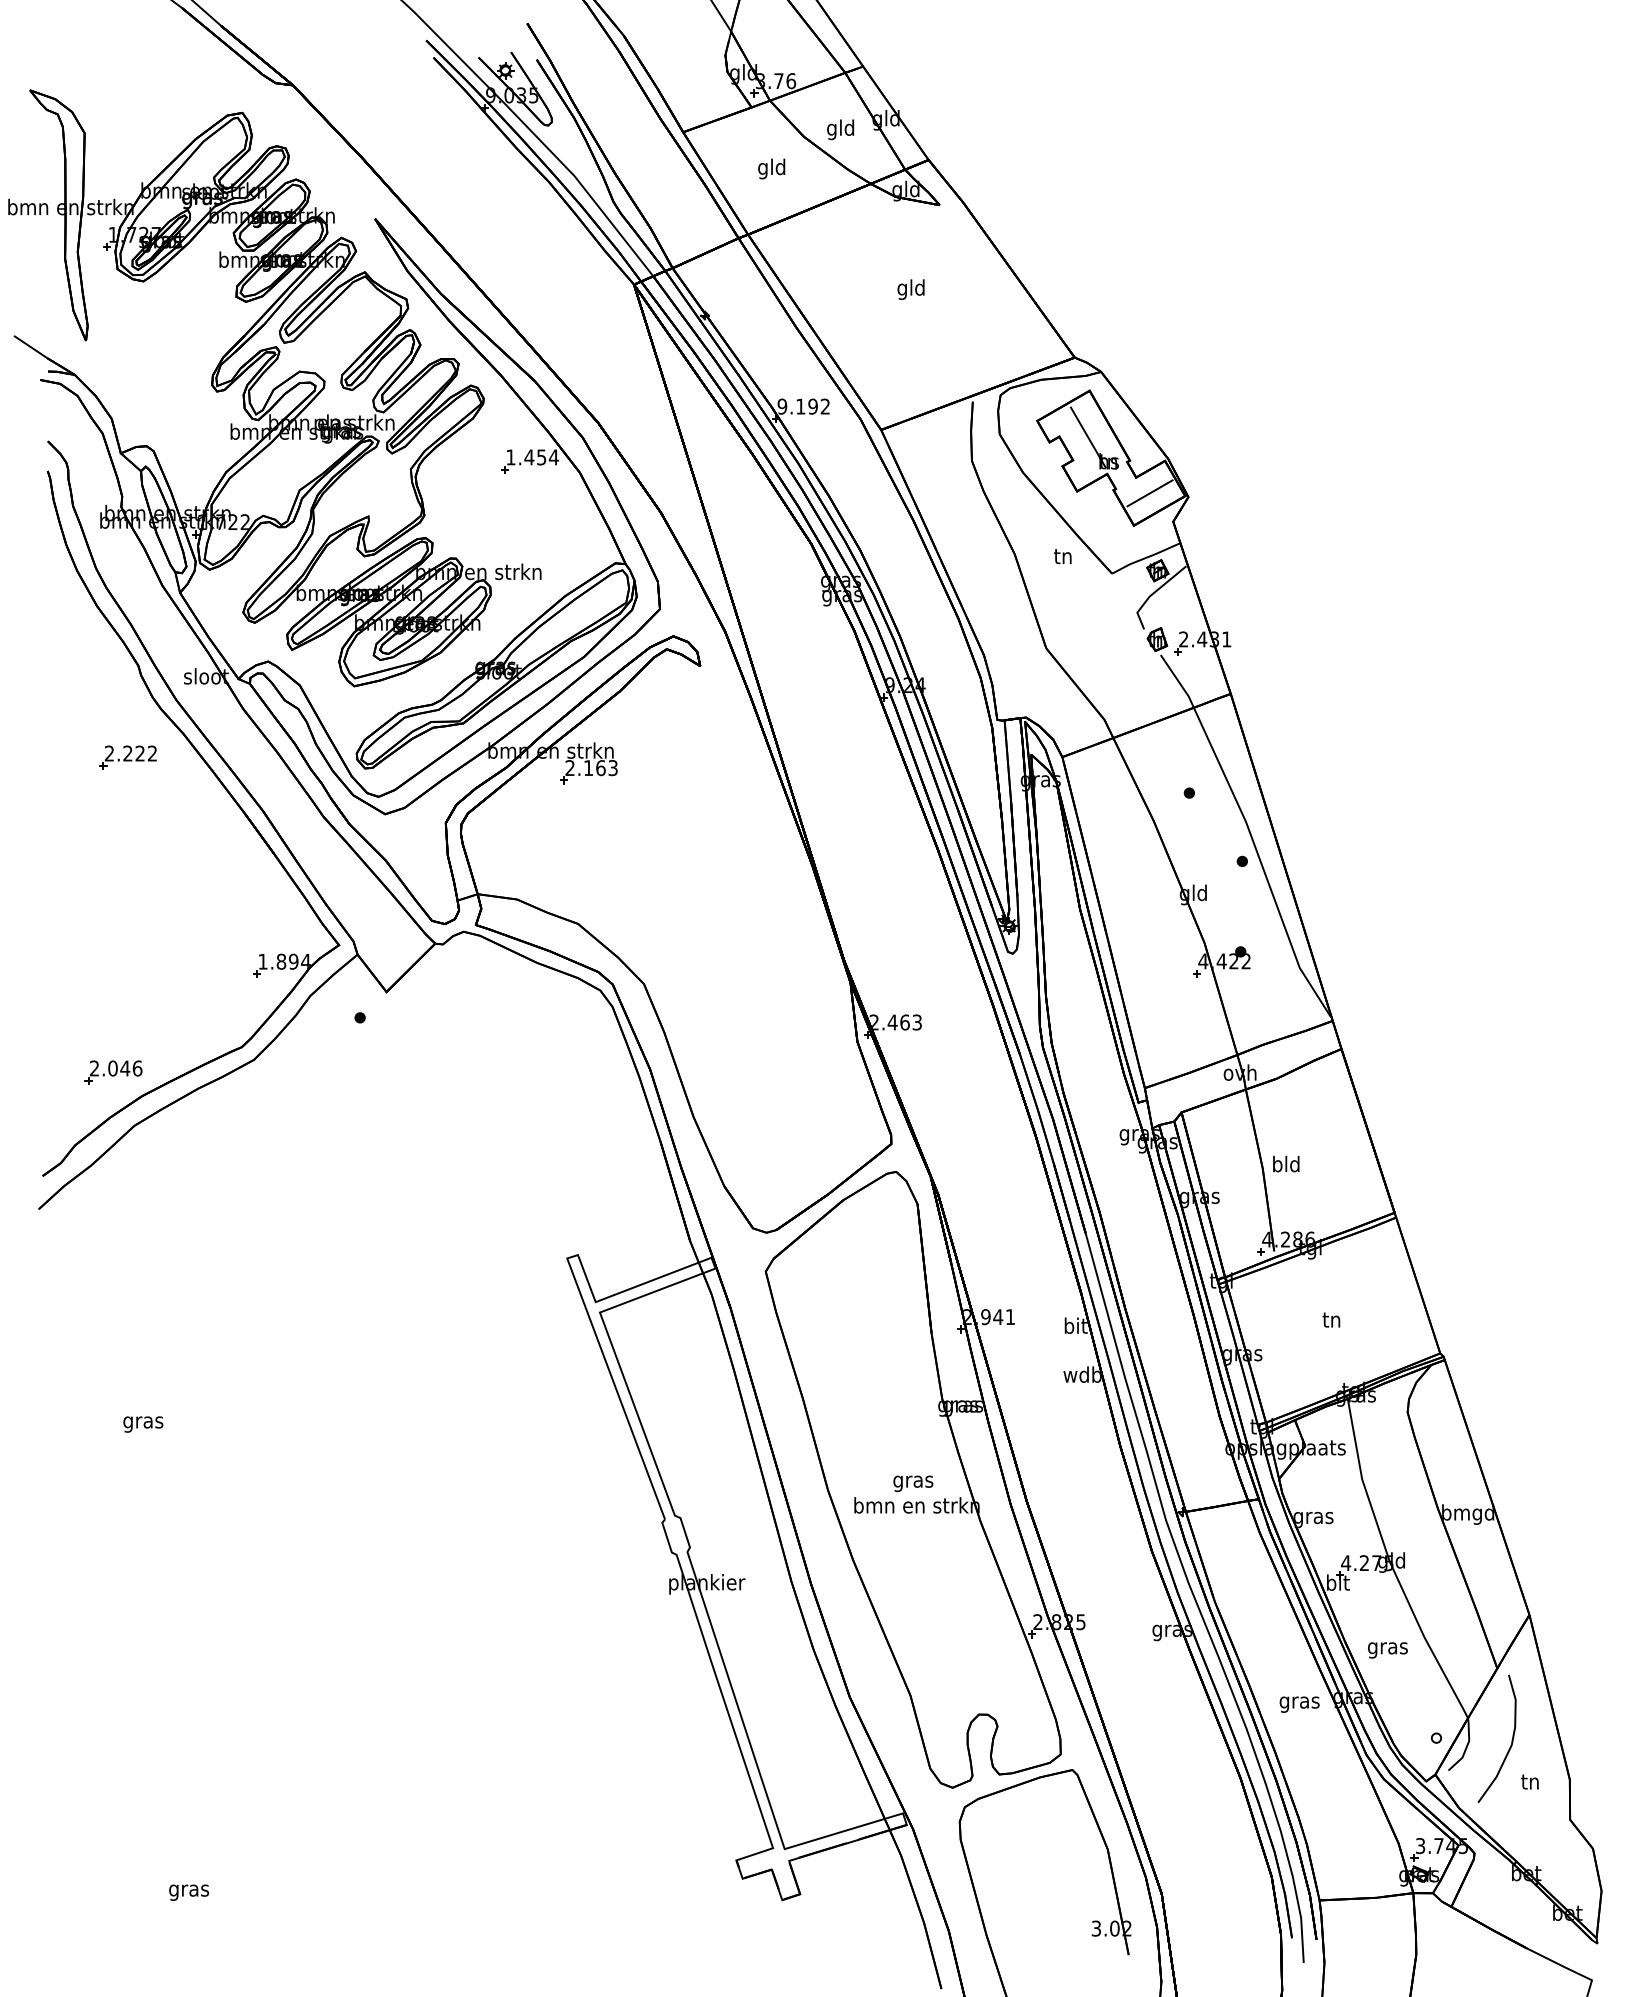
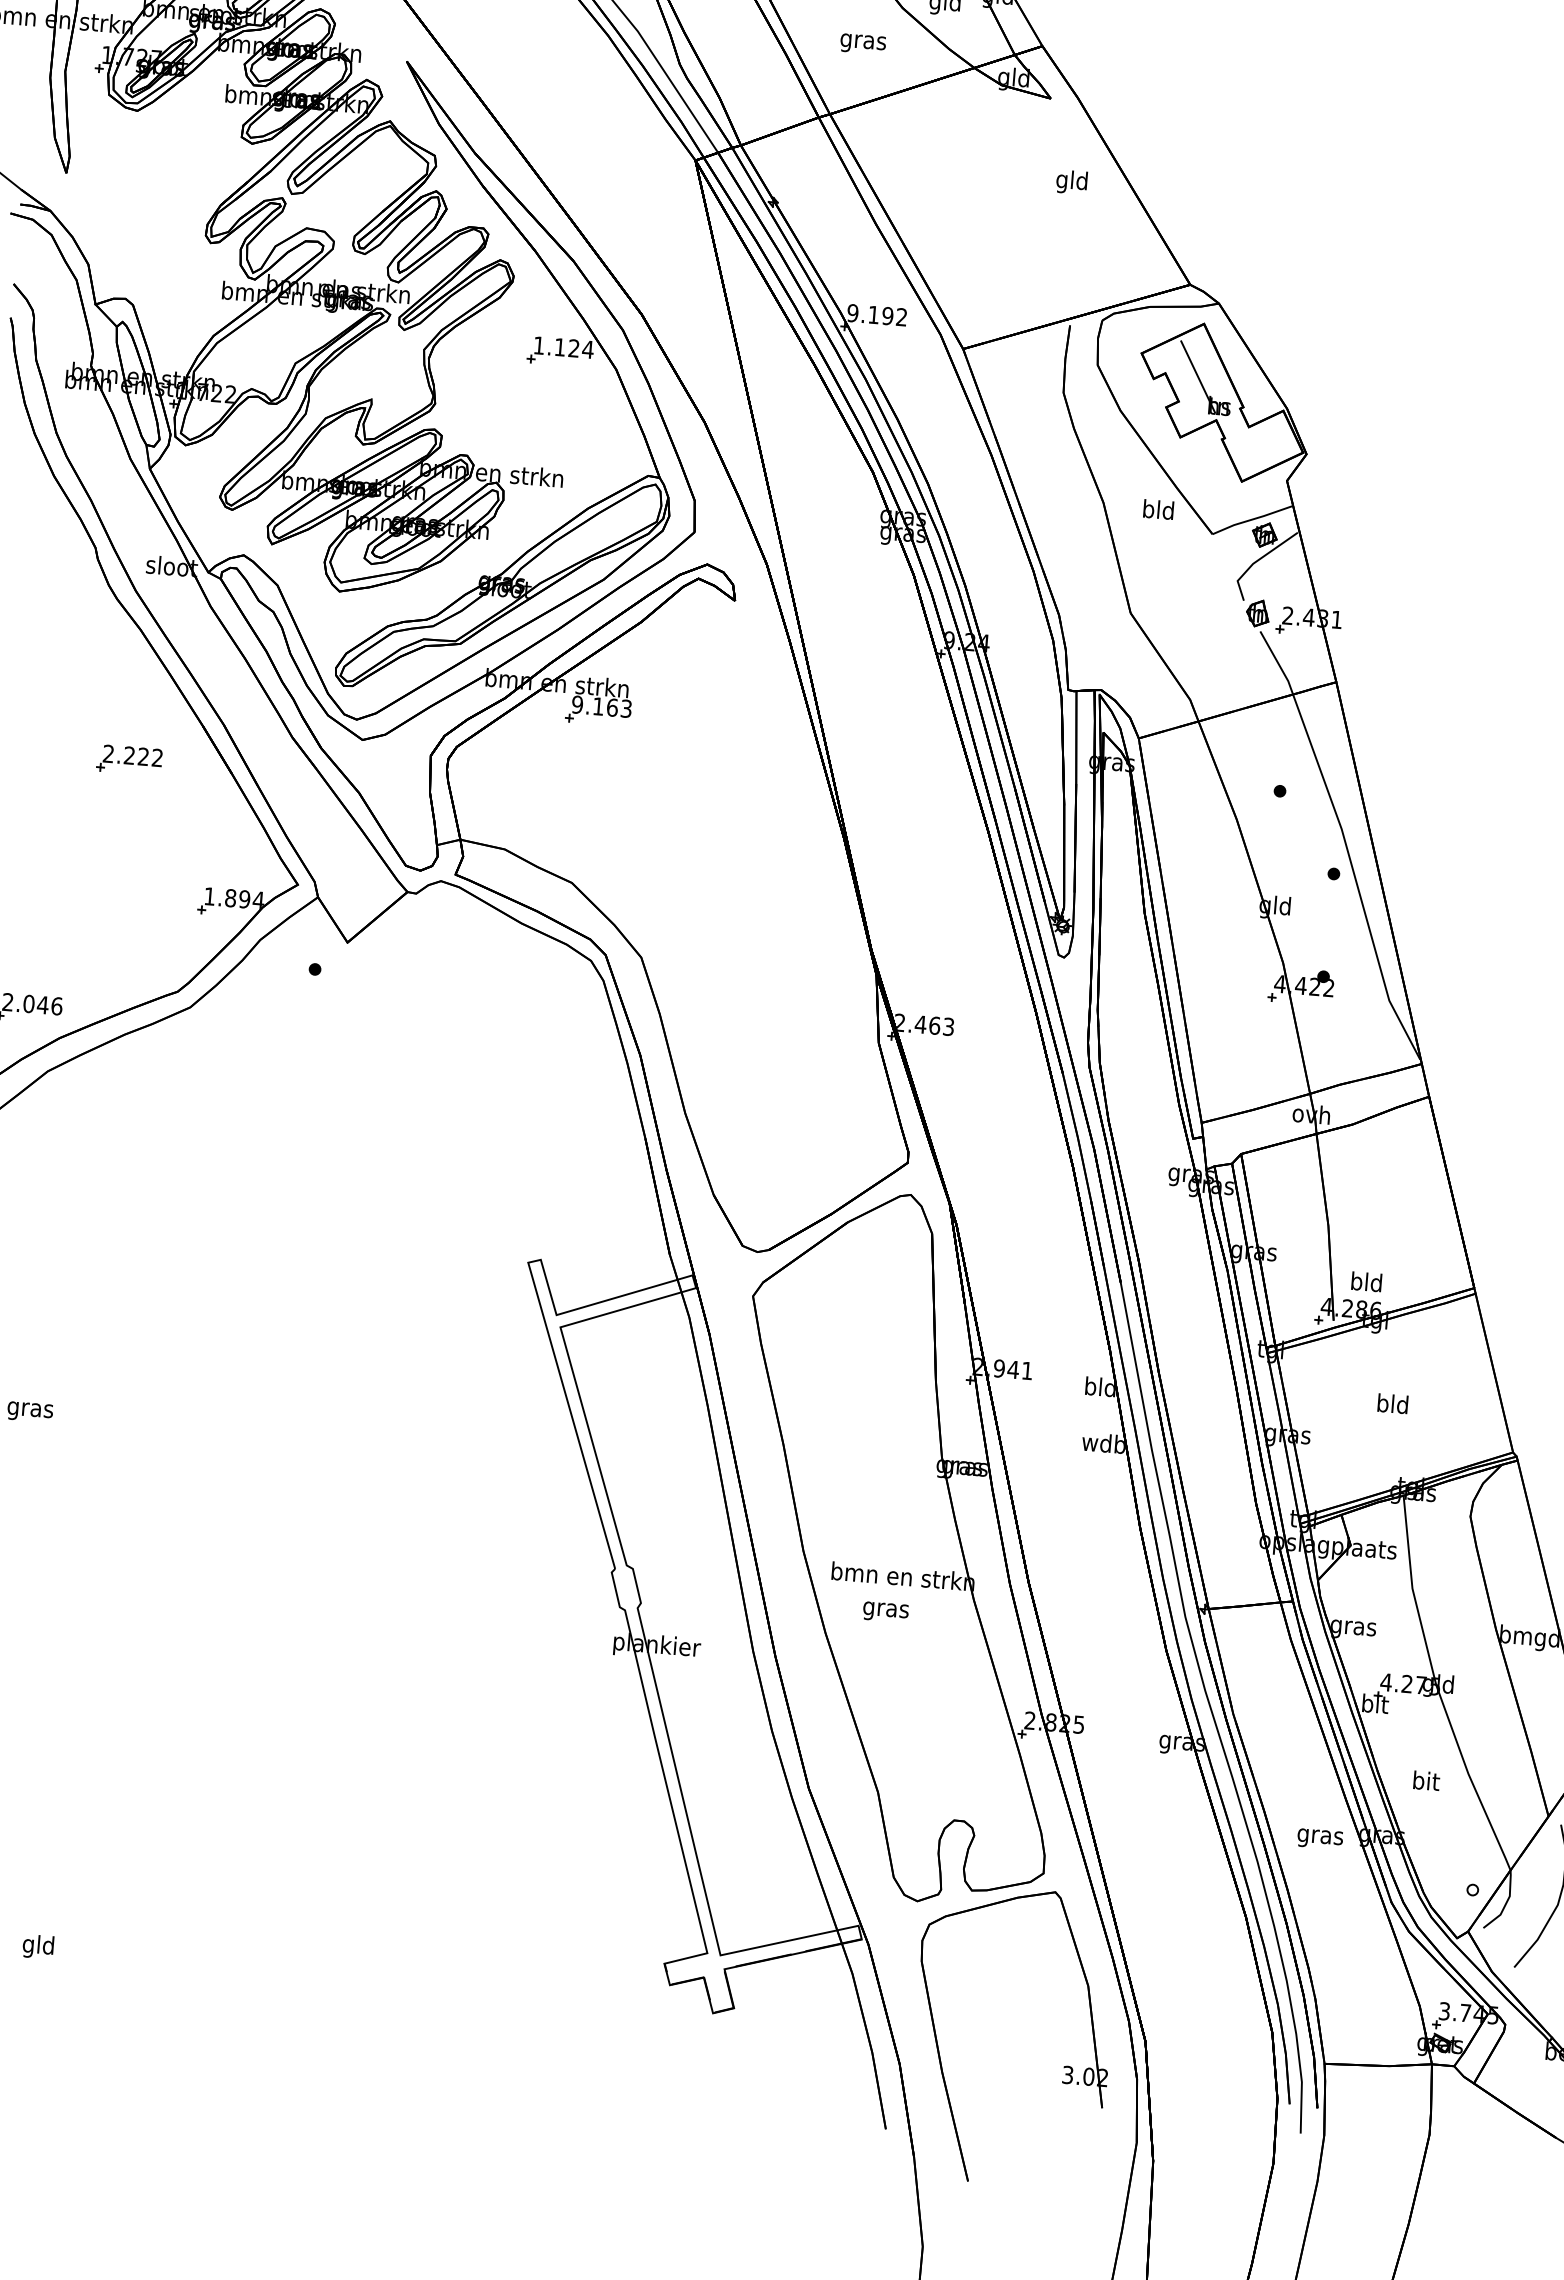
text: (771, 168) -> (862, 41), gld -> gras
text: (910, 289) -> (1071, 182), moved
text: (535, 457) -> (567, 348), 1.454 -> 1.124
line: (1149, 493) -> (1262, 446), removed
text: (1063, 555) -> (1158, 508), tn -> bld
part: (127, 757) -> (128, 760), moved
text: (569, 768) -> (576, 705), 2.163 -> 9.163
text: (1286, 1163) -> (1367, 1281), moved
text: (1331, 1319) -> (1392, 1403), tn -> bld
text: (1075, 1325) -> (1100, 1386), bit -> bld
text: (913, 1483) -> (886, 1611), moved
text: (1387, 1648) -> (1425, 1783), gras -> bit
text: (189, 1890) -> (39, 1946), gras -> gld

